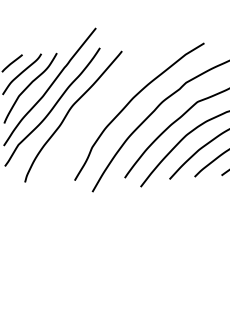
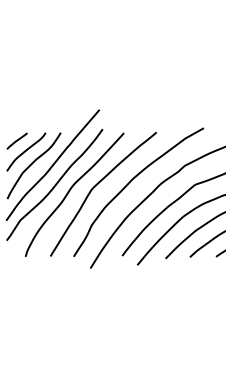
curve: (95, 107) -> (96, 186), added

